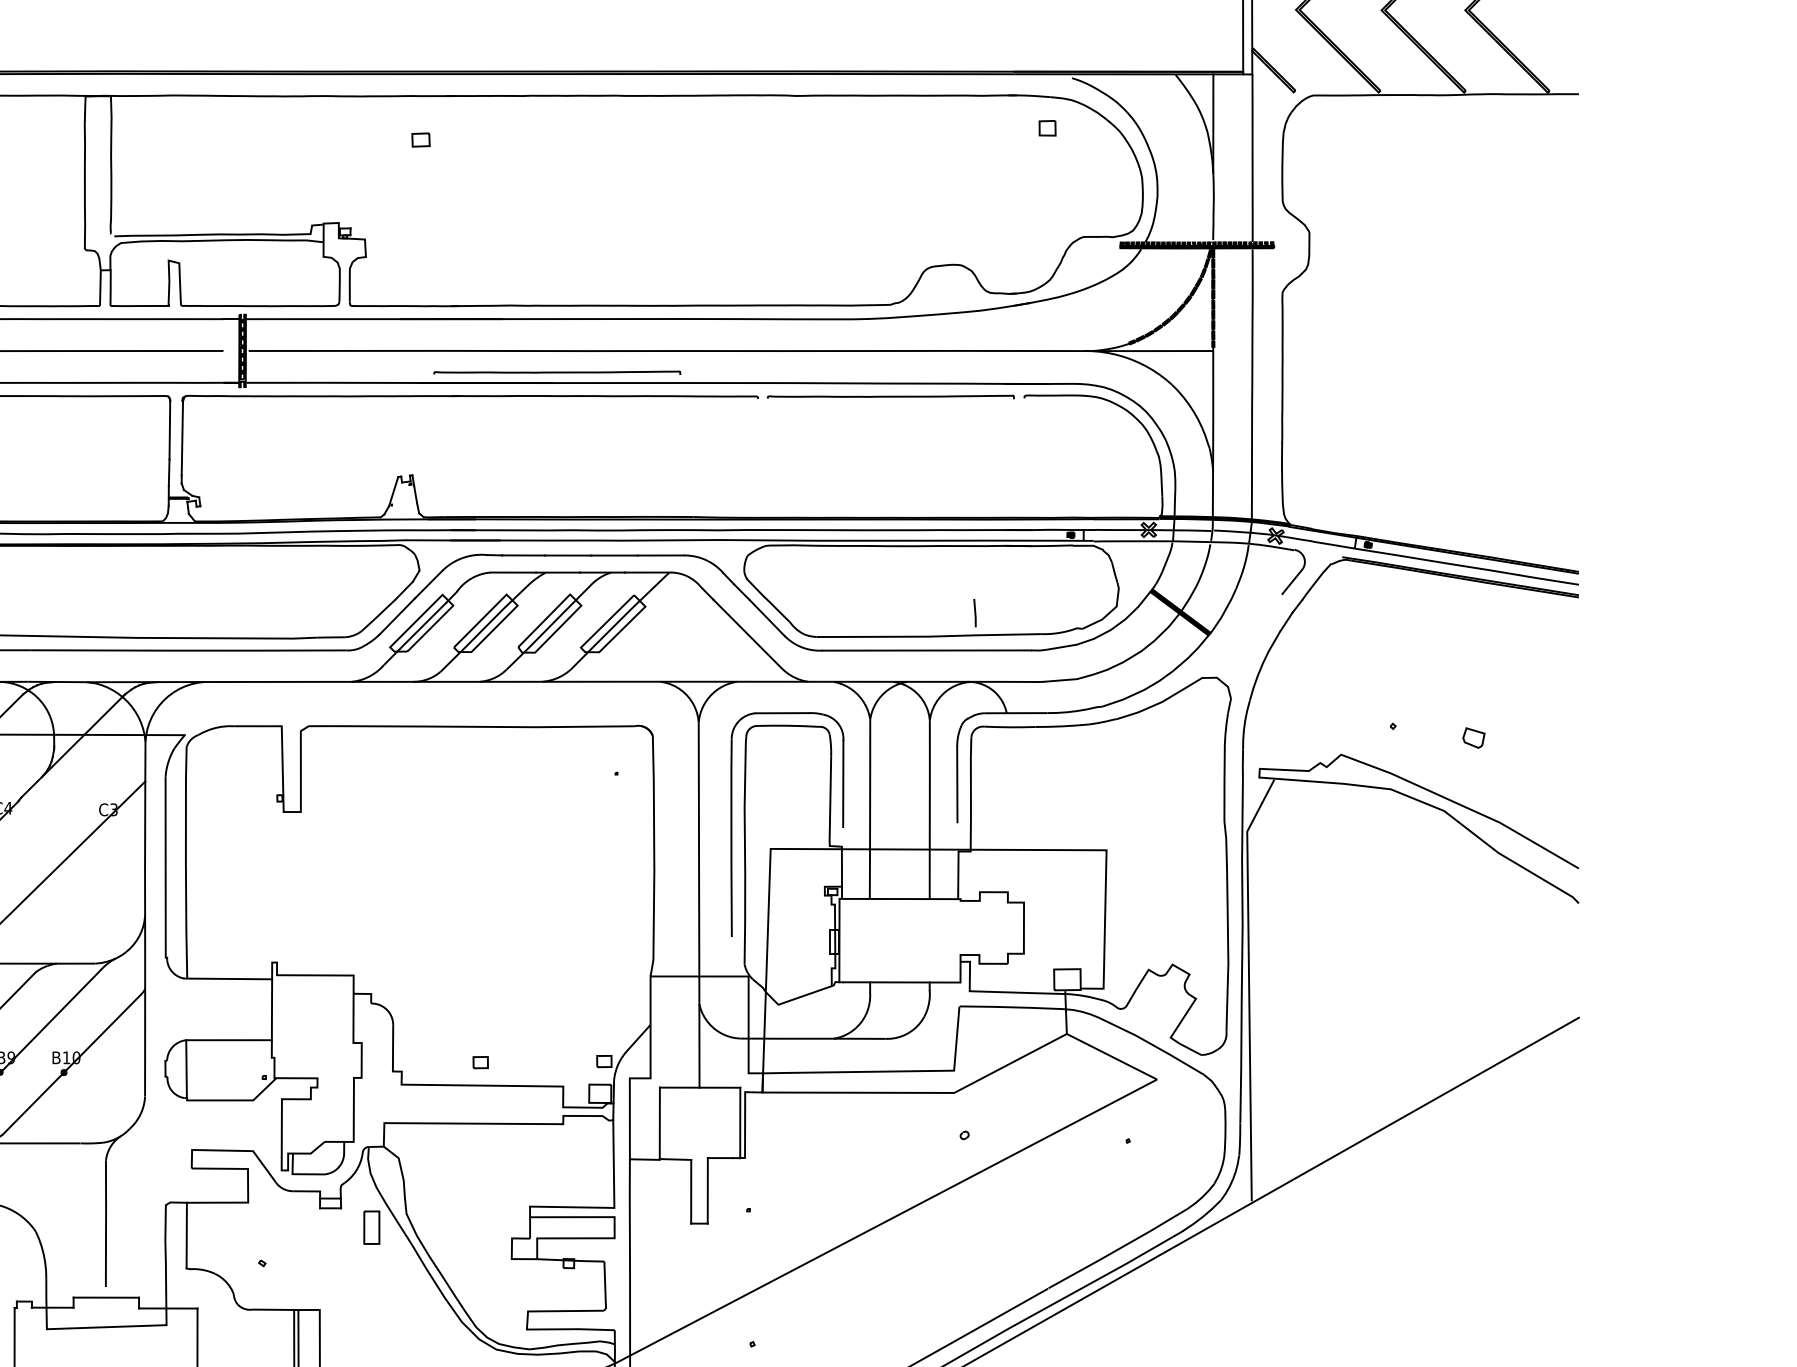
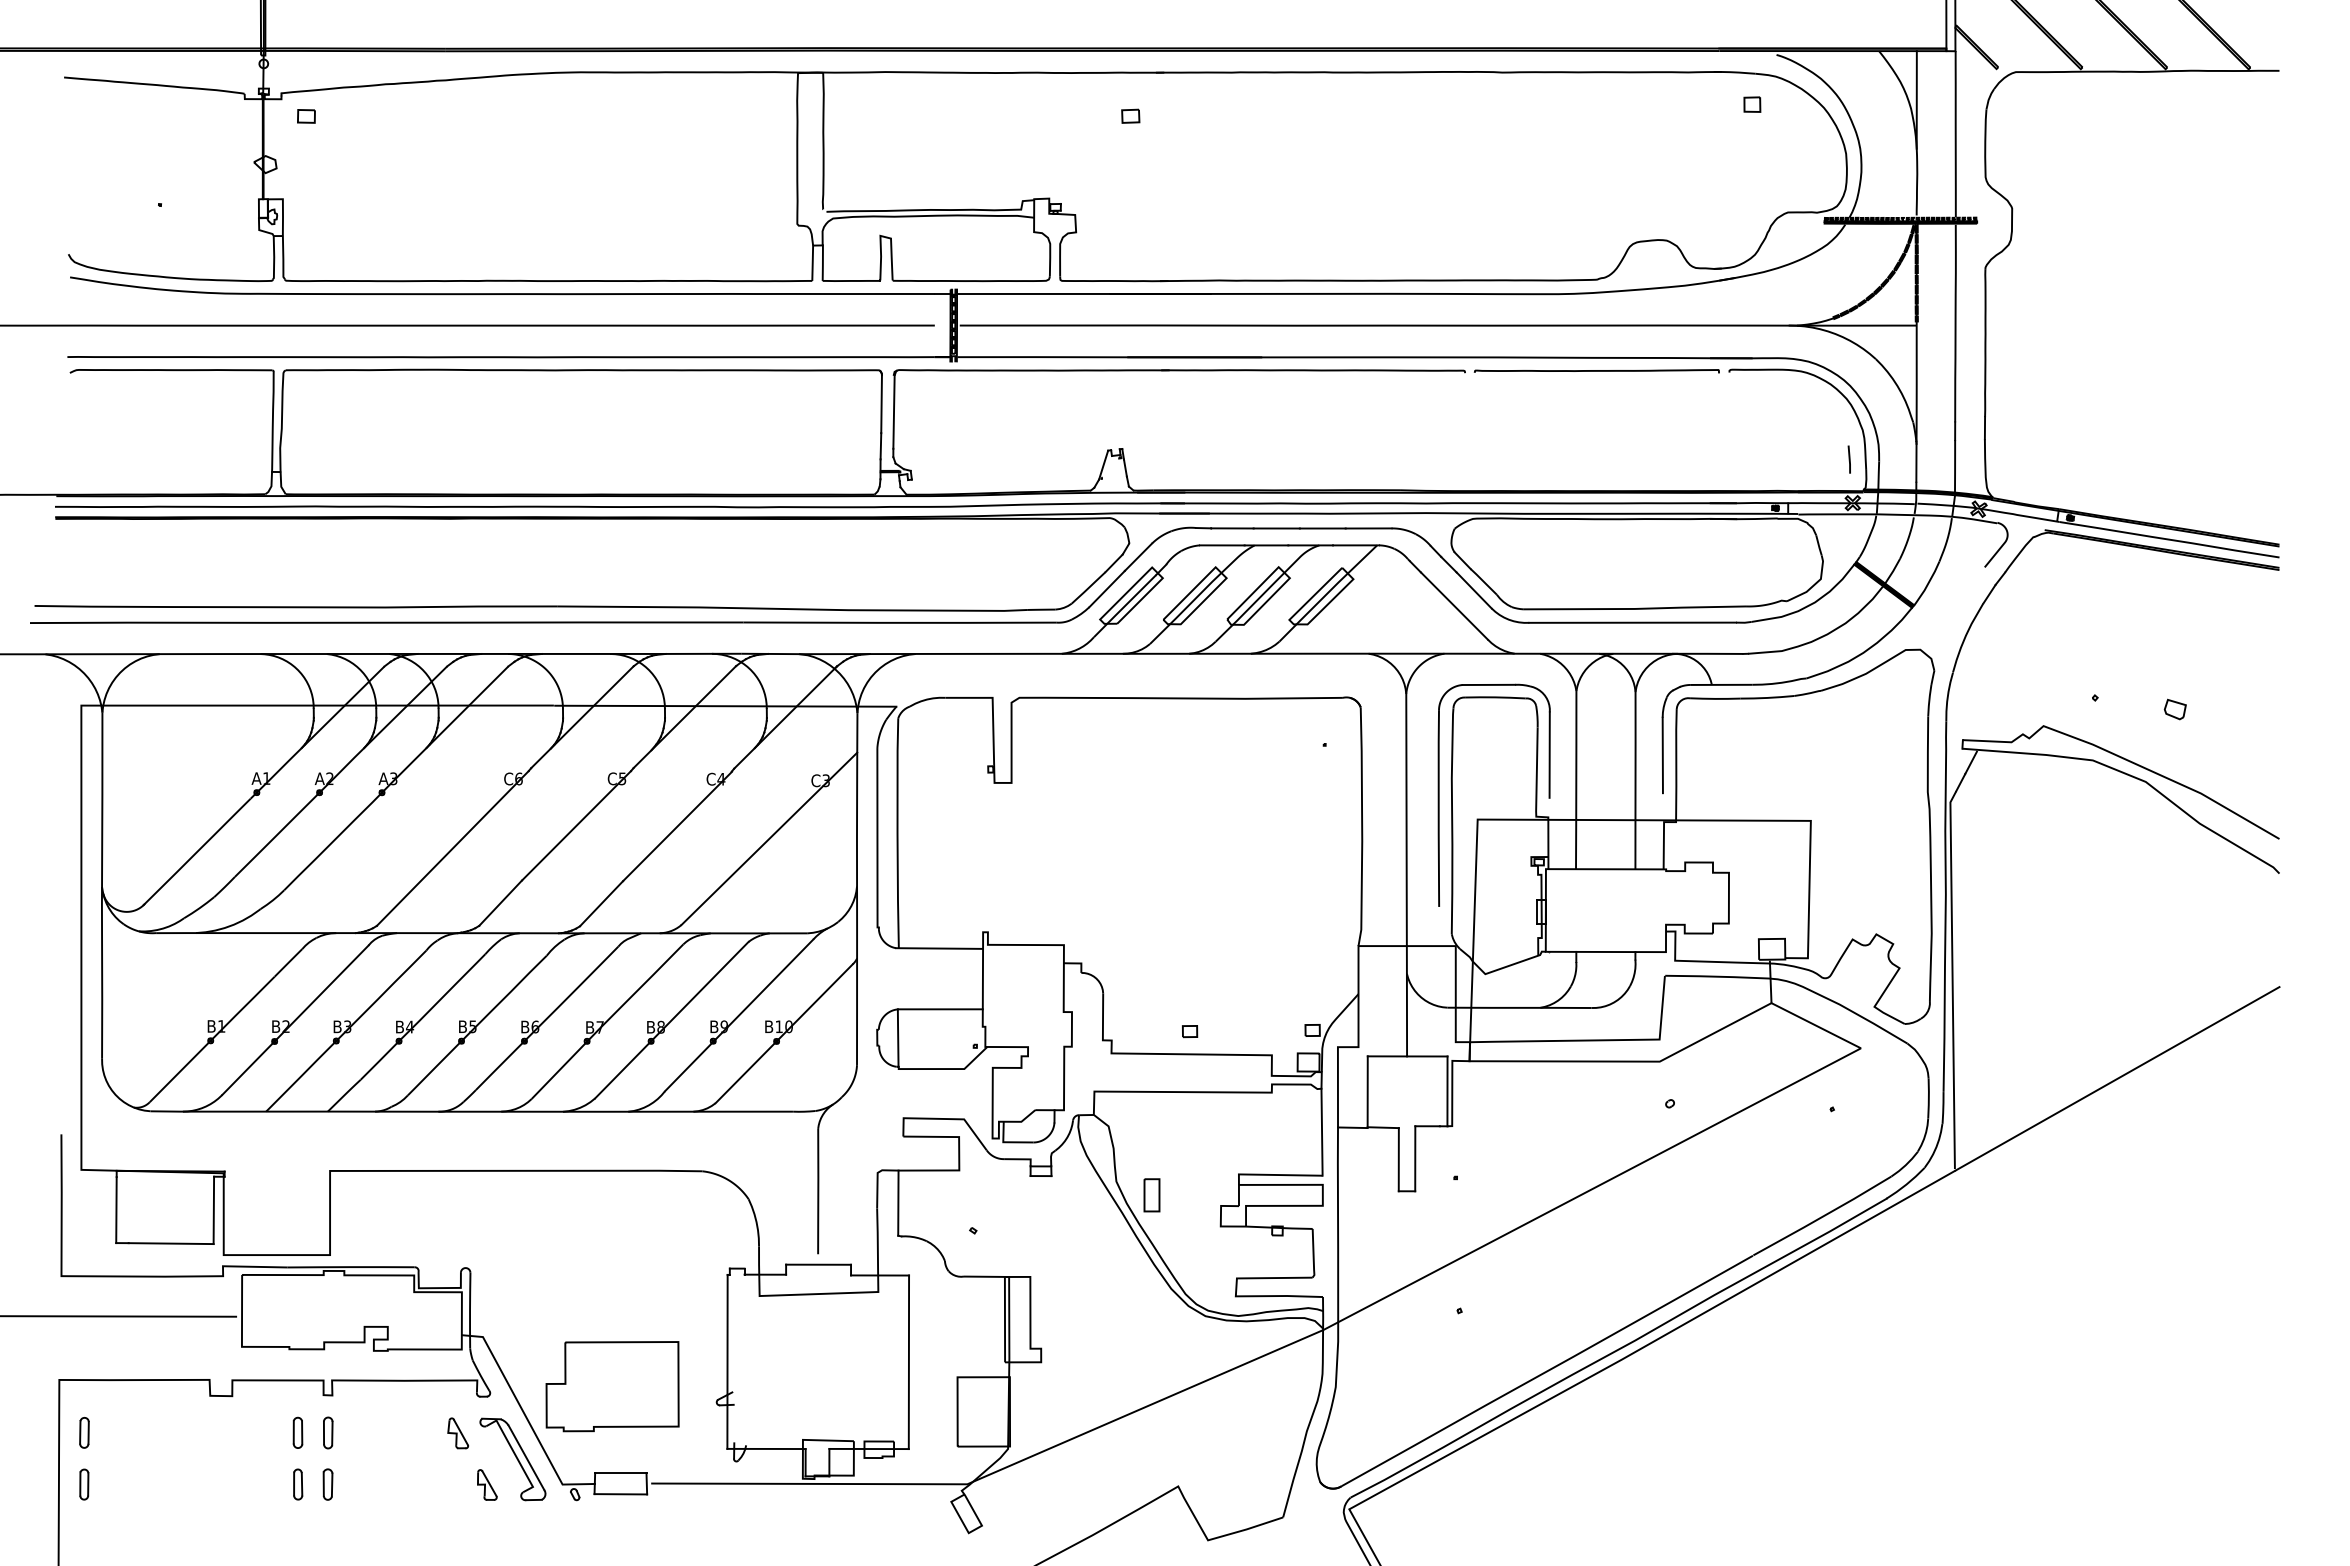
curve: (556, 373) -> (1265, 347), removed
line: (974, 613) -> (1848, 459), moved
part: (371, 1227) -> (1151, 1195), moved

